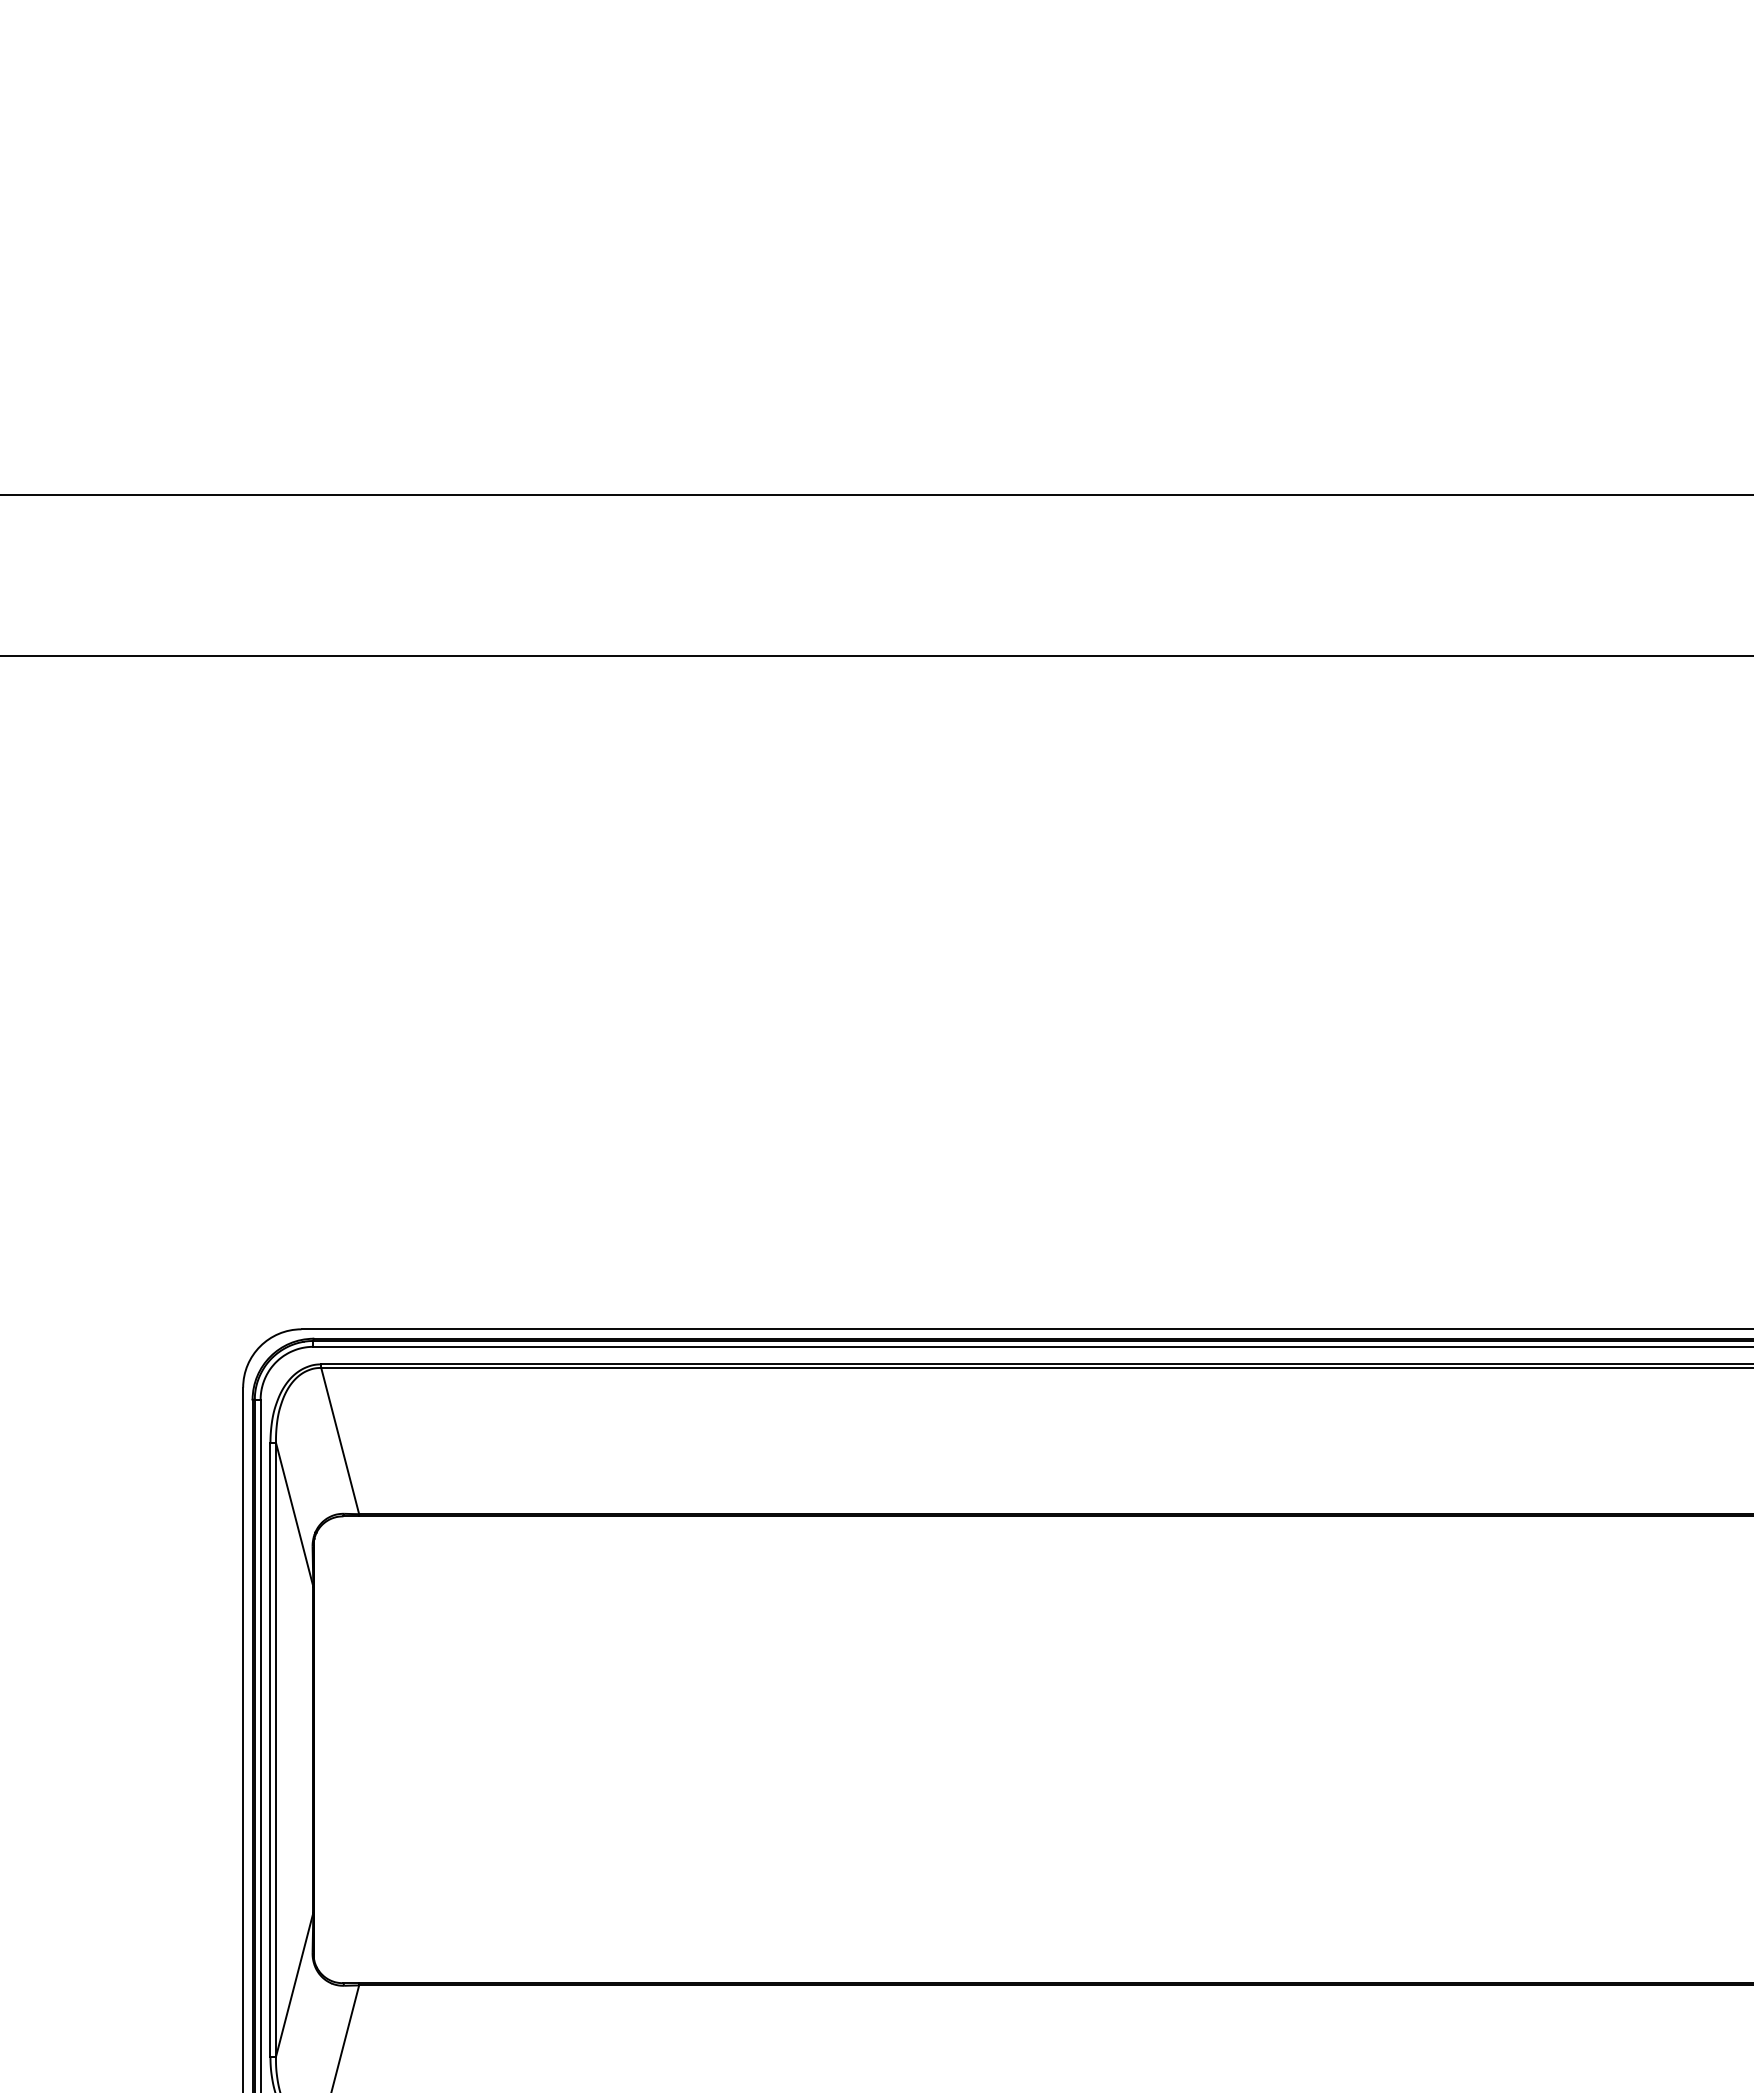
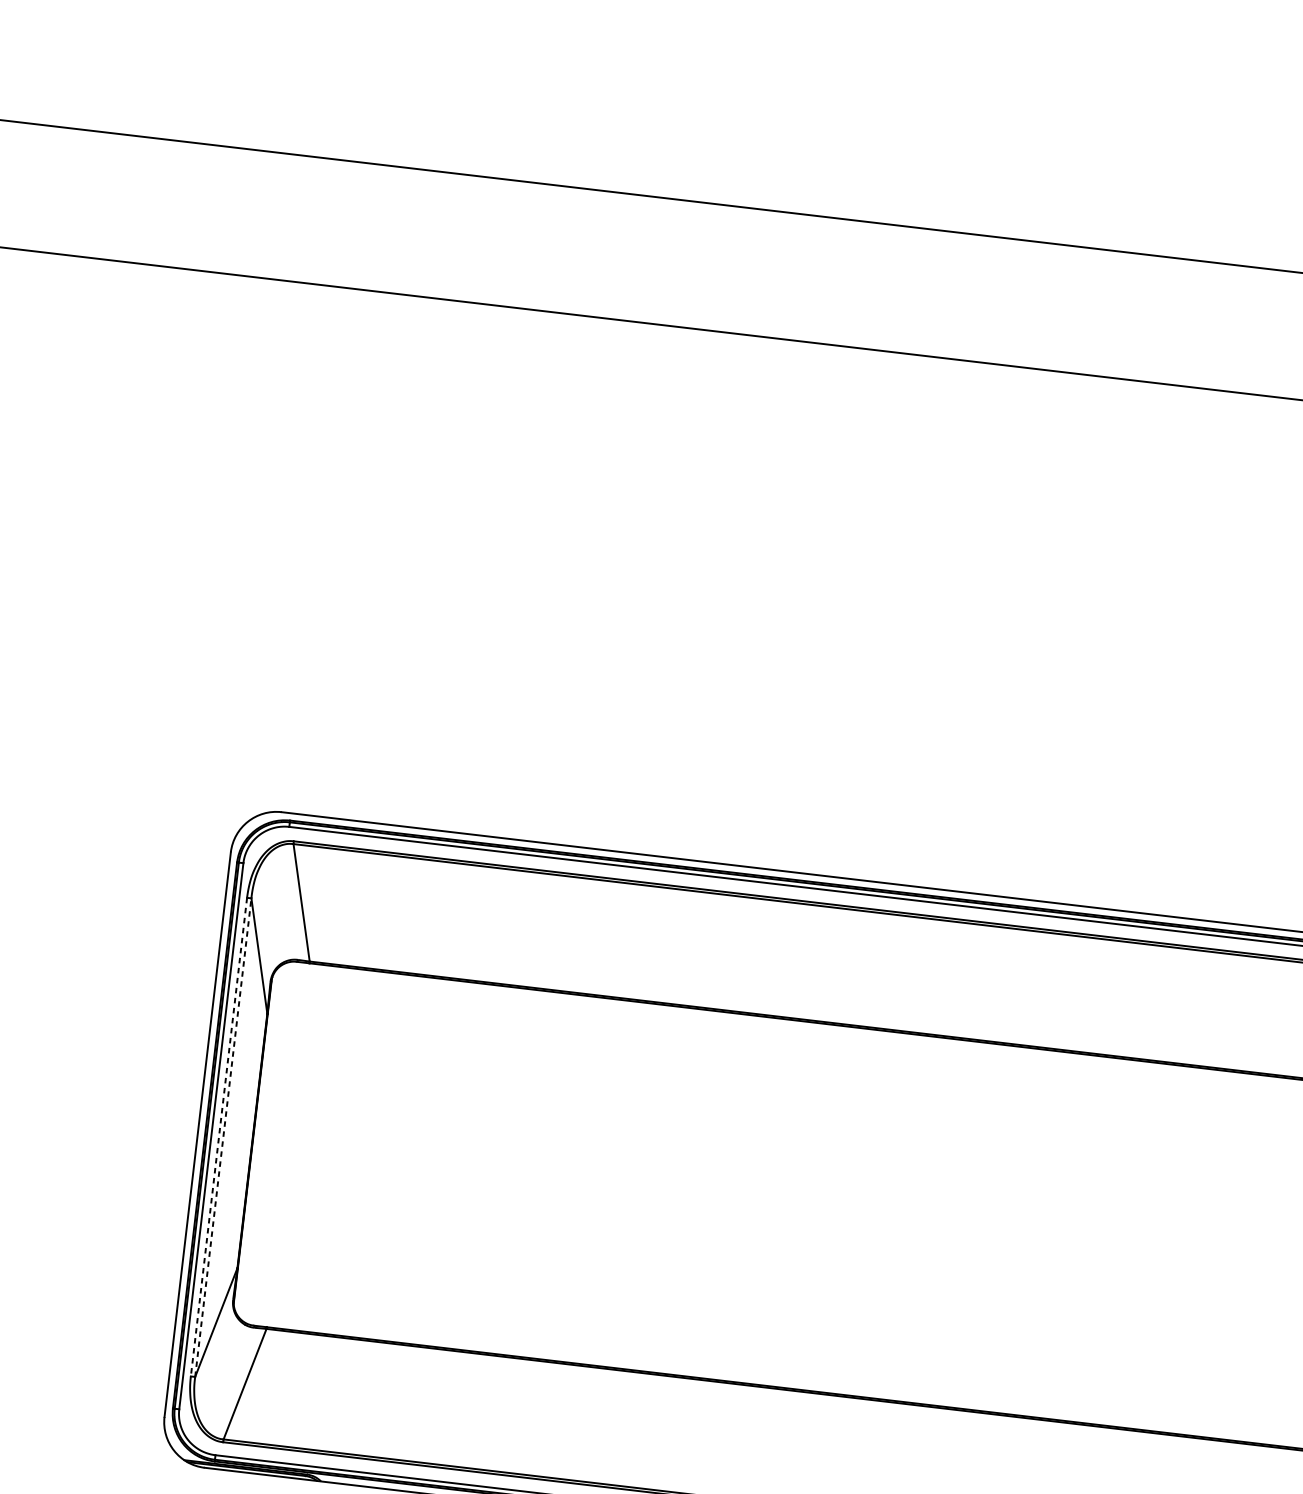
line: (270, 1749) -> (219, 1136), solid -> dashed
line: (276, 1749) -> (223, 1137), solid -> dashed

